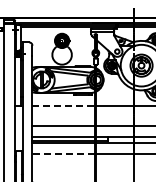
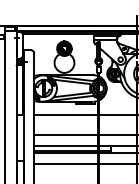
line: (64, 106) -> (66, 115), dashed -> solid
line: (63, 154) -> (65, 164), dashed -> solid

